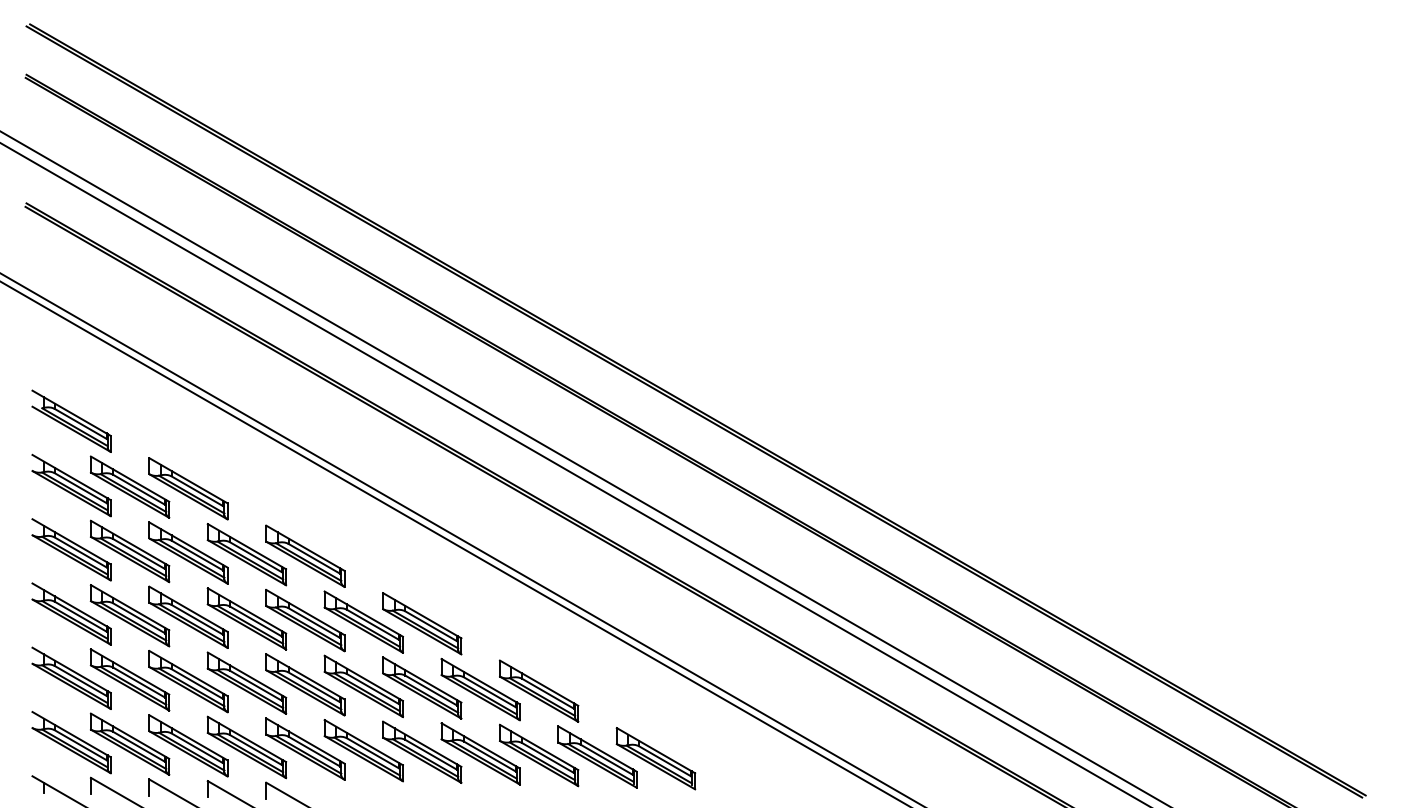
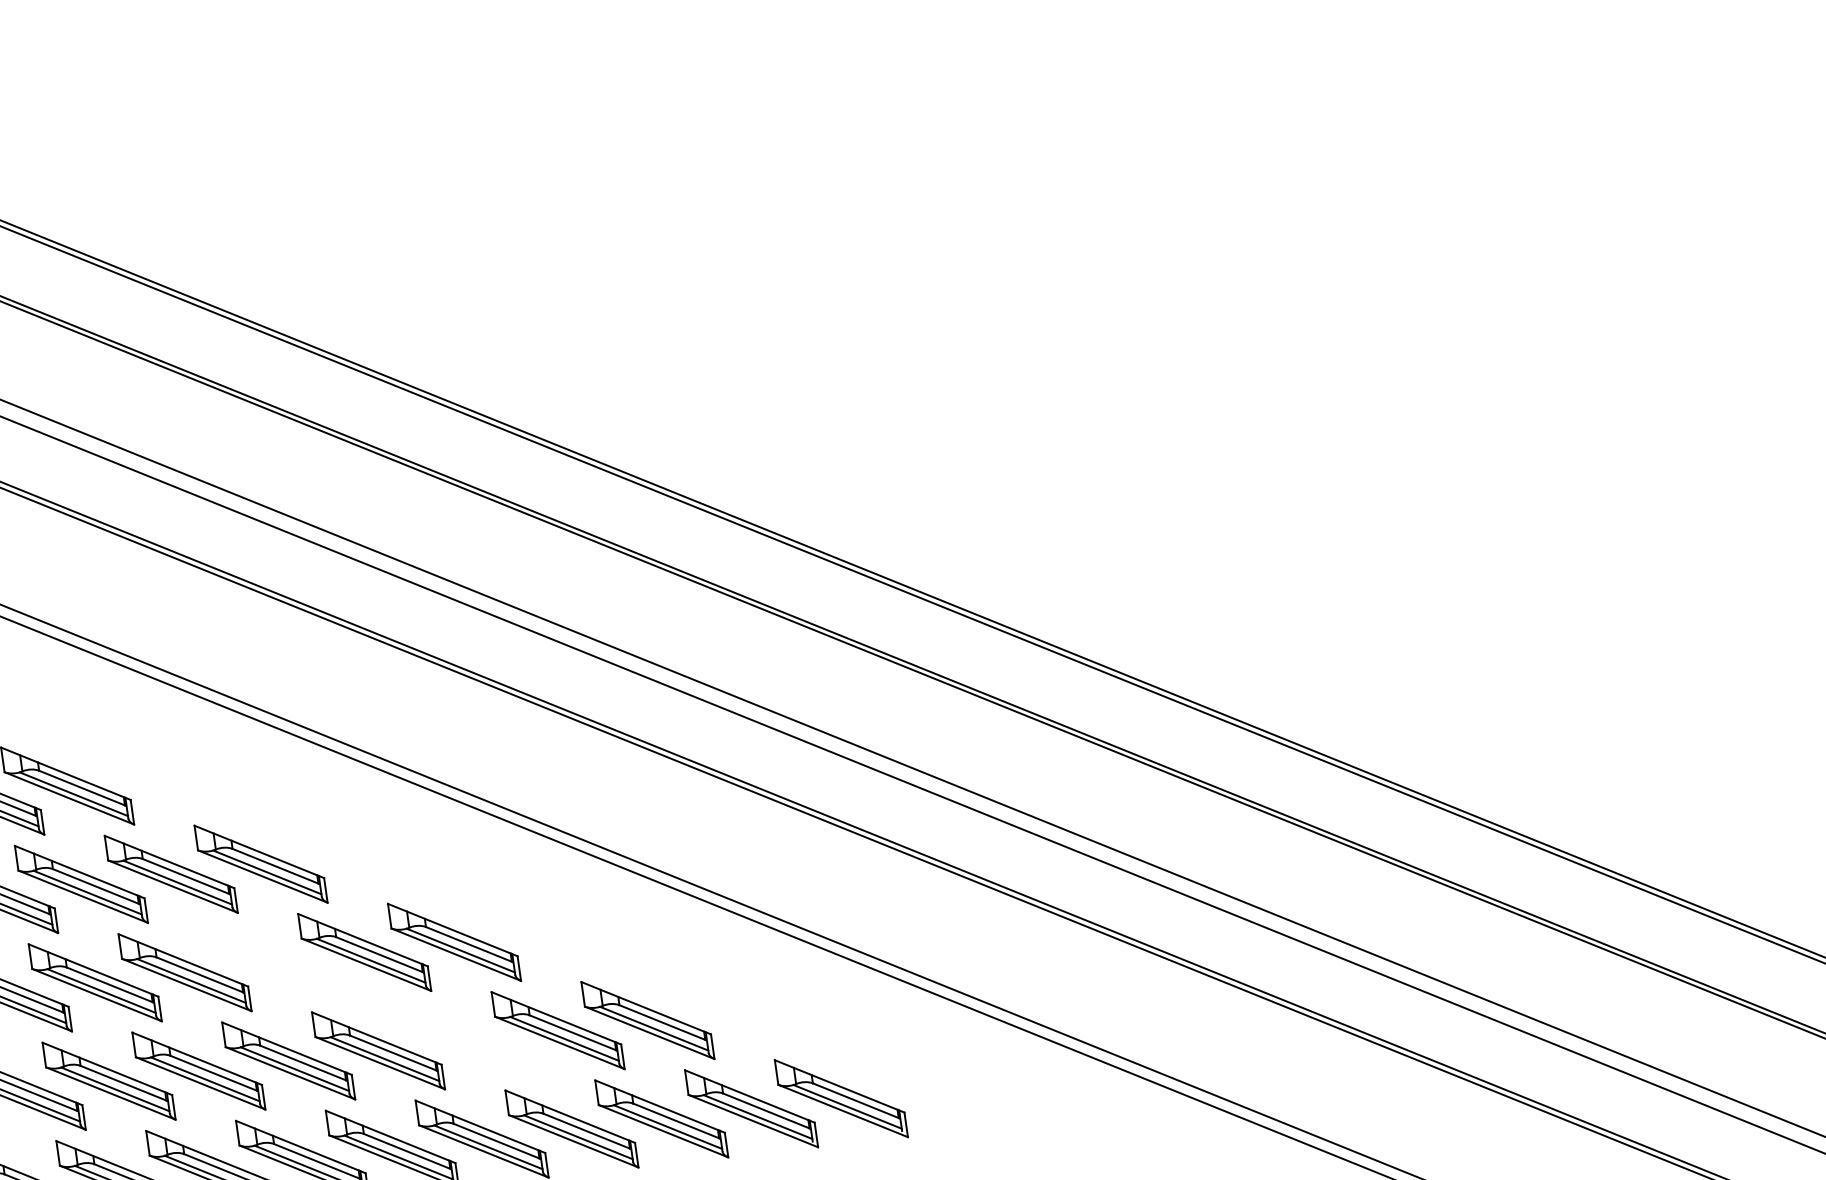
part: (305, 620) -> (275, 962), removed
part: (422, 687) -> (468, 1039), removed

